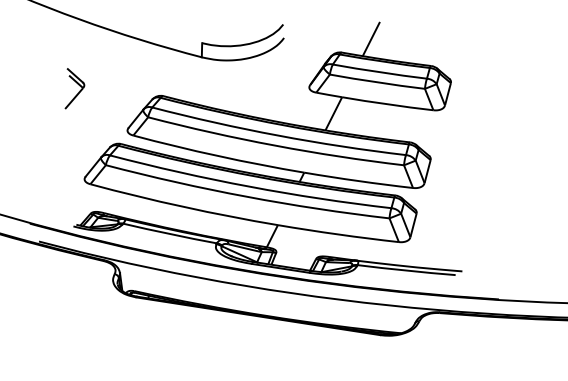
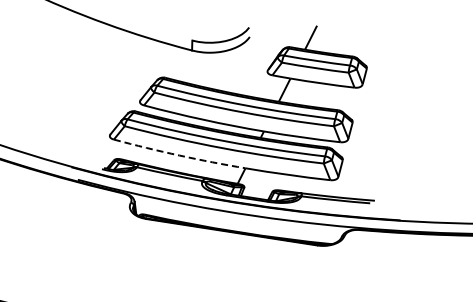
part: (74, 88) -> (102, 72), removed
arc: (183, 206) -> (179, 155), solid -> dashed

